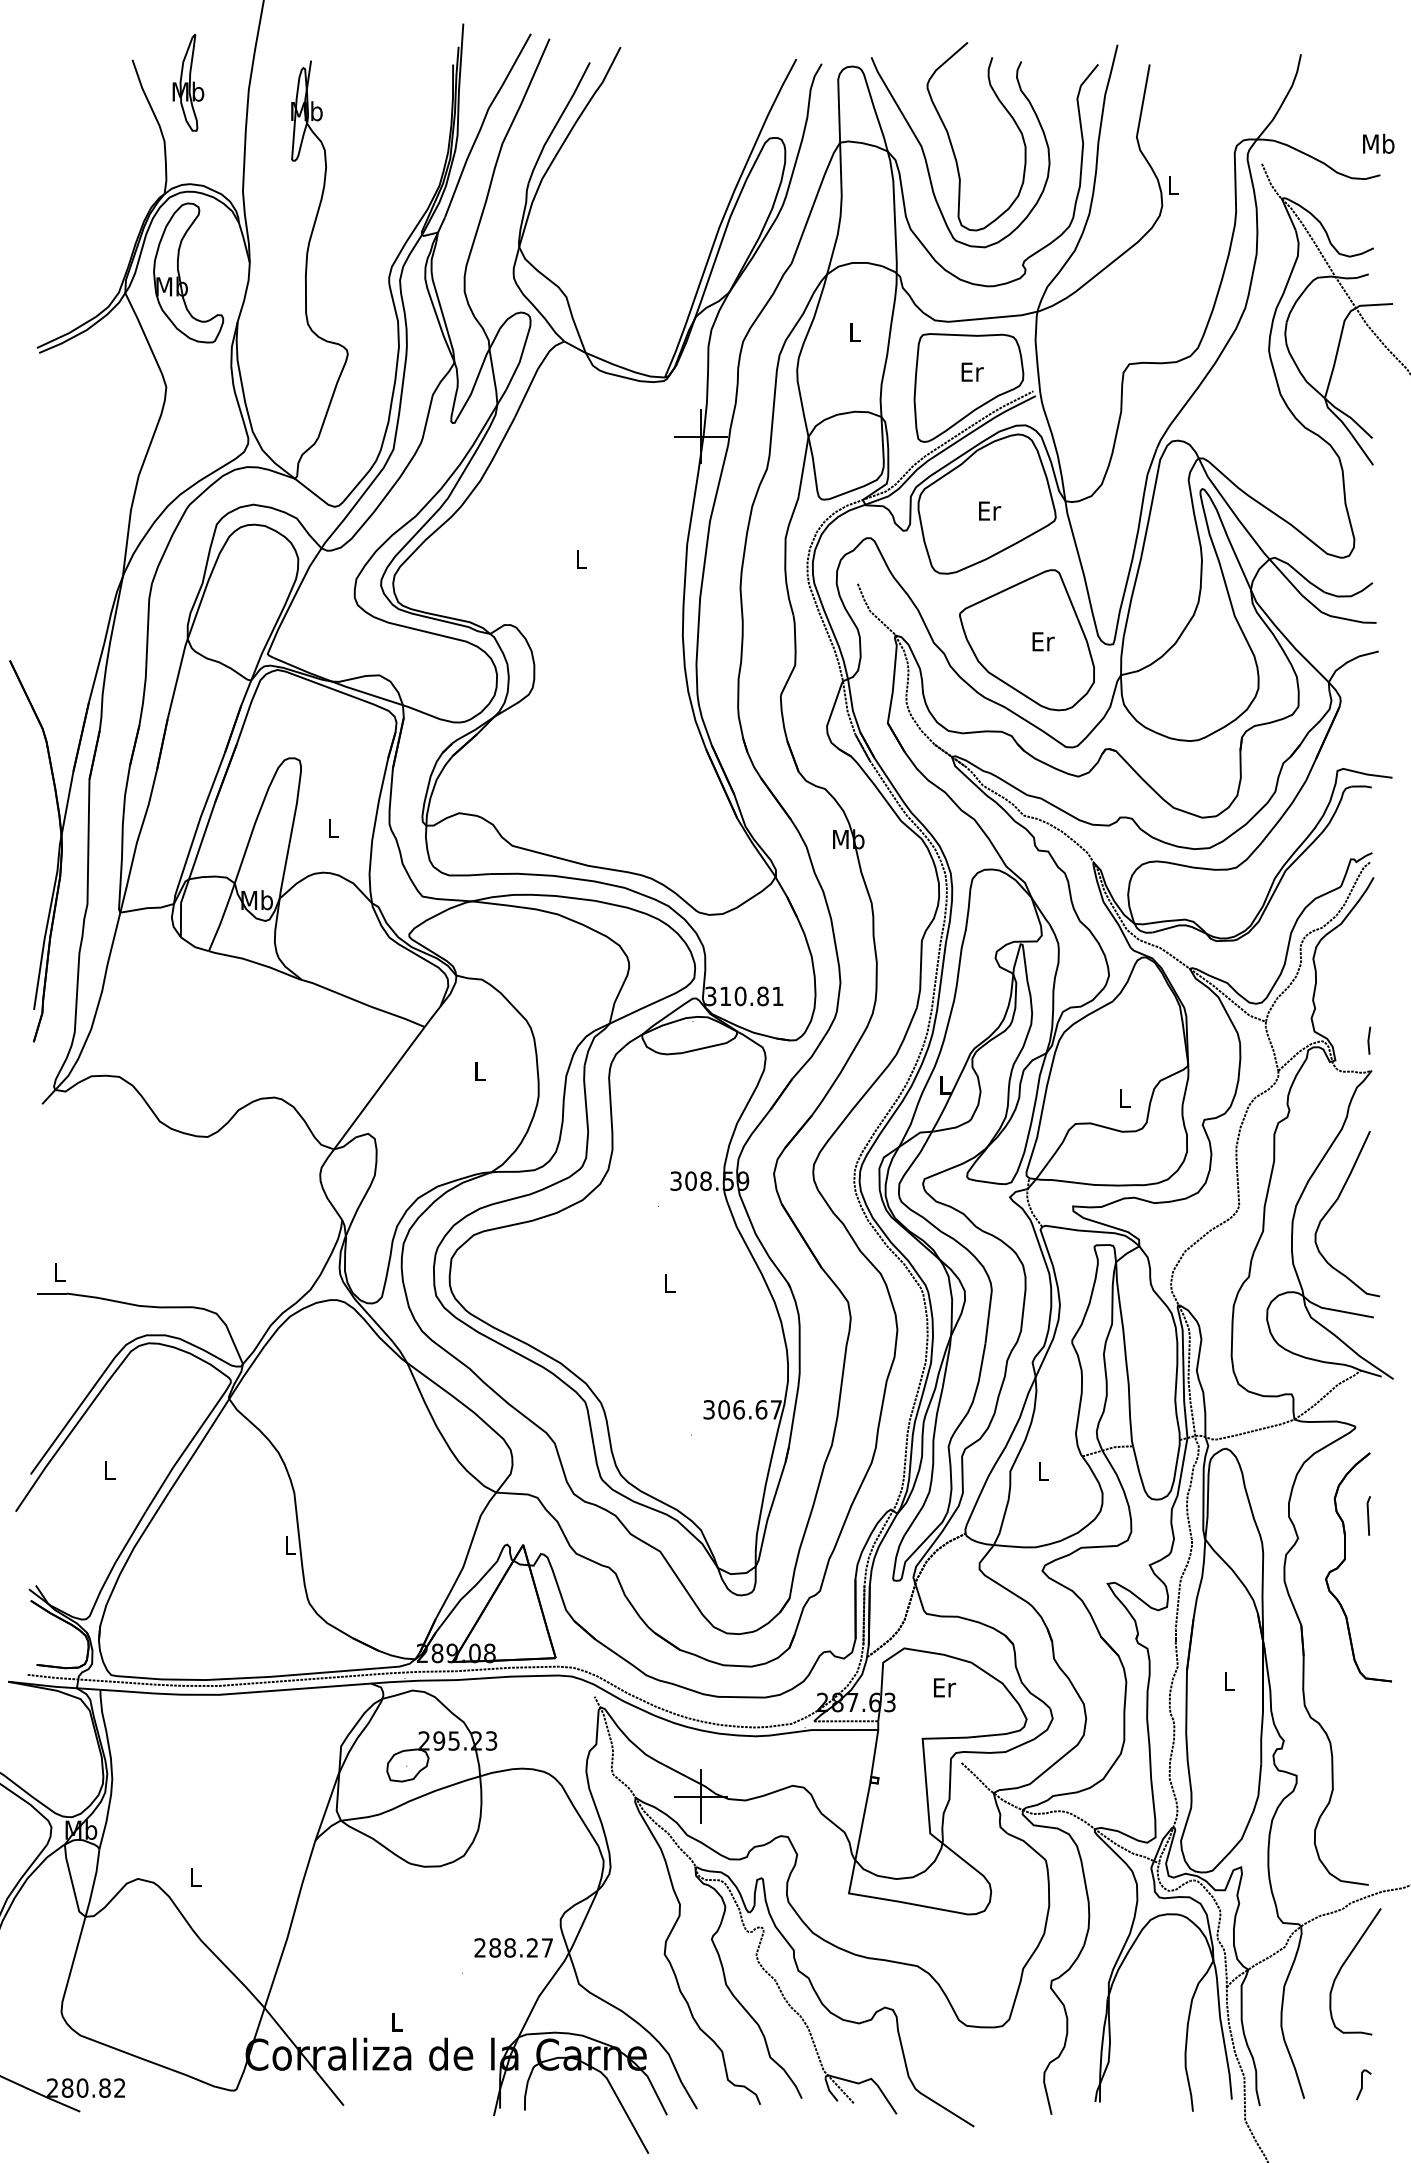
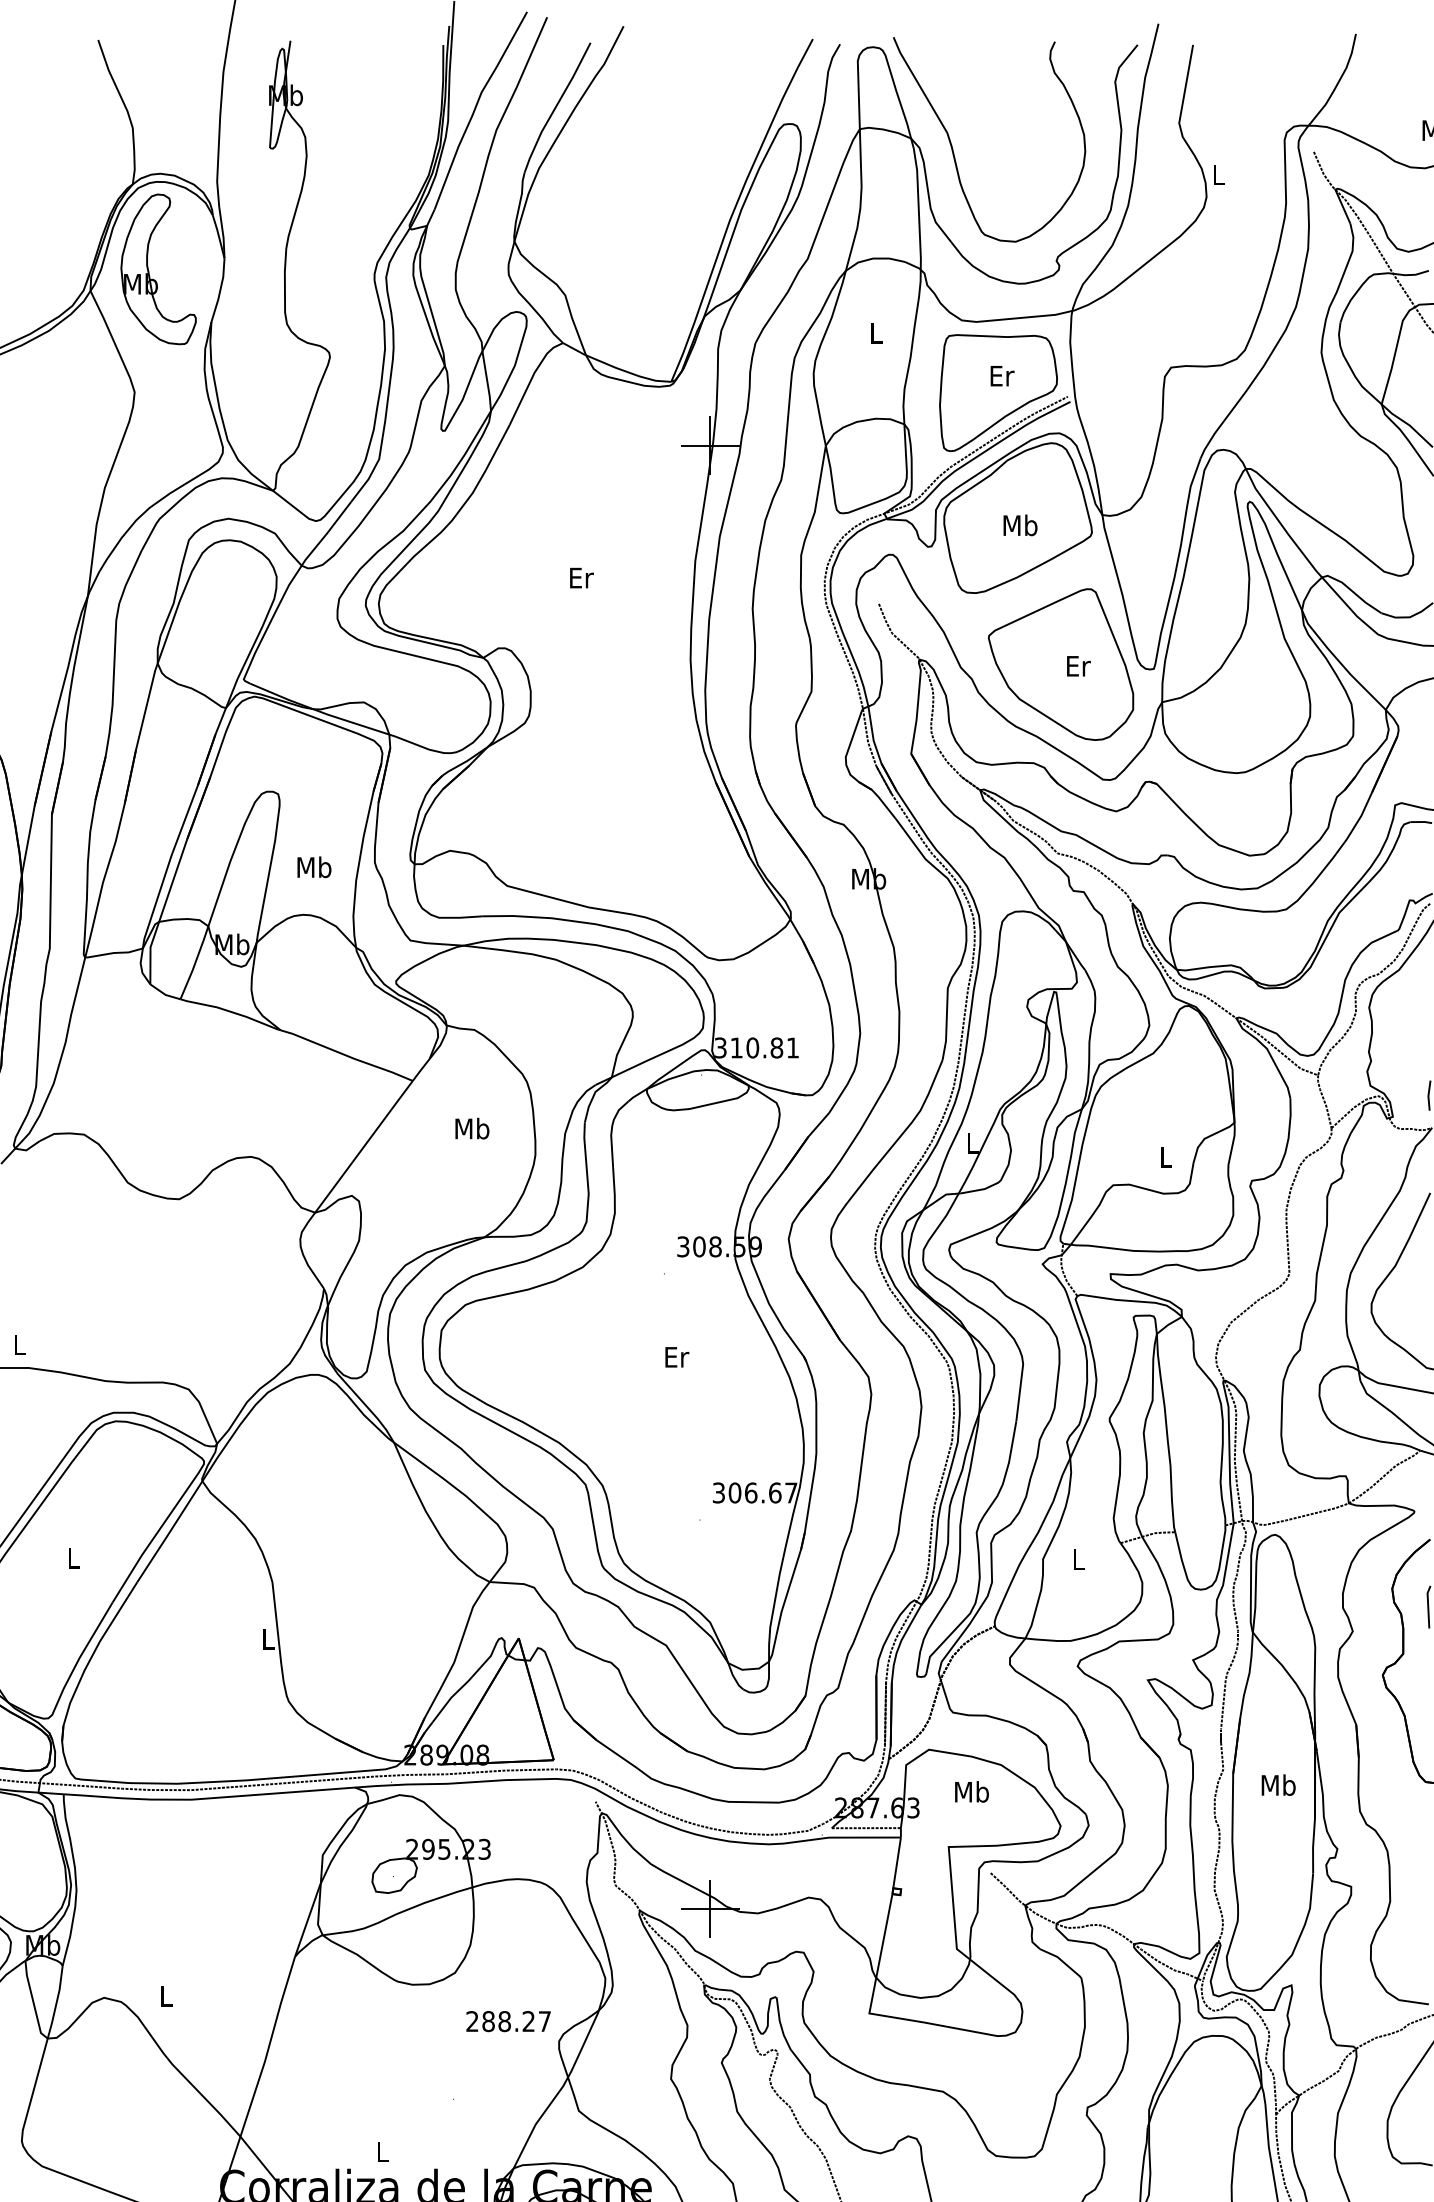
part: (188, 82) -> (158, 64), removed
curve: (952, 144) -> (980, 131), removed
text: (989, 510) -> (1020, 524), Er -> Mb
text: (581, 559) -> (581, 577), L -> Er
text: (333, 828) -> (314, 867), L -> Mb
text: (479, 1071) -> (471, 1128), L -> Mb
text: (670, 1283) -> (677, 1356), L -> Er
text: (1229, 1681) -> (1278, 1785), L -> Mb
text: (944, 1687) -> (972, 1791), Er -> Mb
text: (513, 1947) -> (508, 2021), moved

